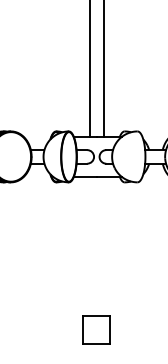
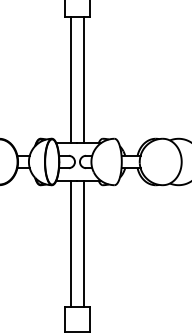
line: (90, 246) -> (71, 243), added
line: (103, 246) -> (83, 243), added

